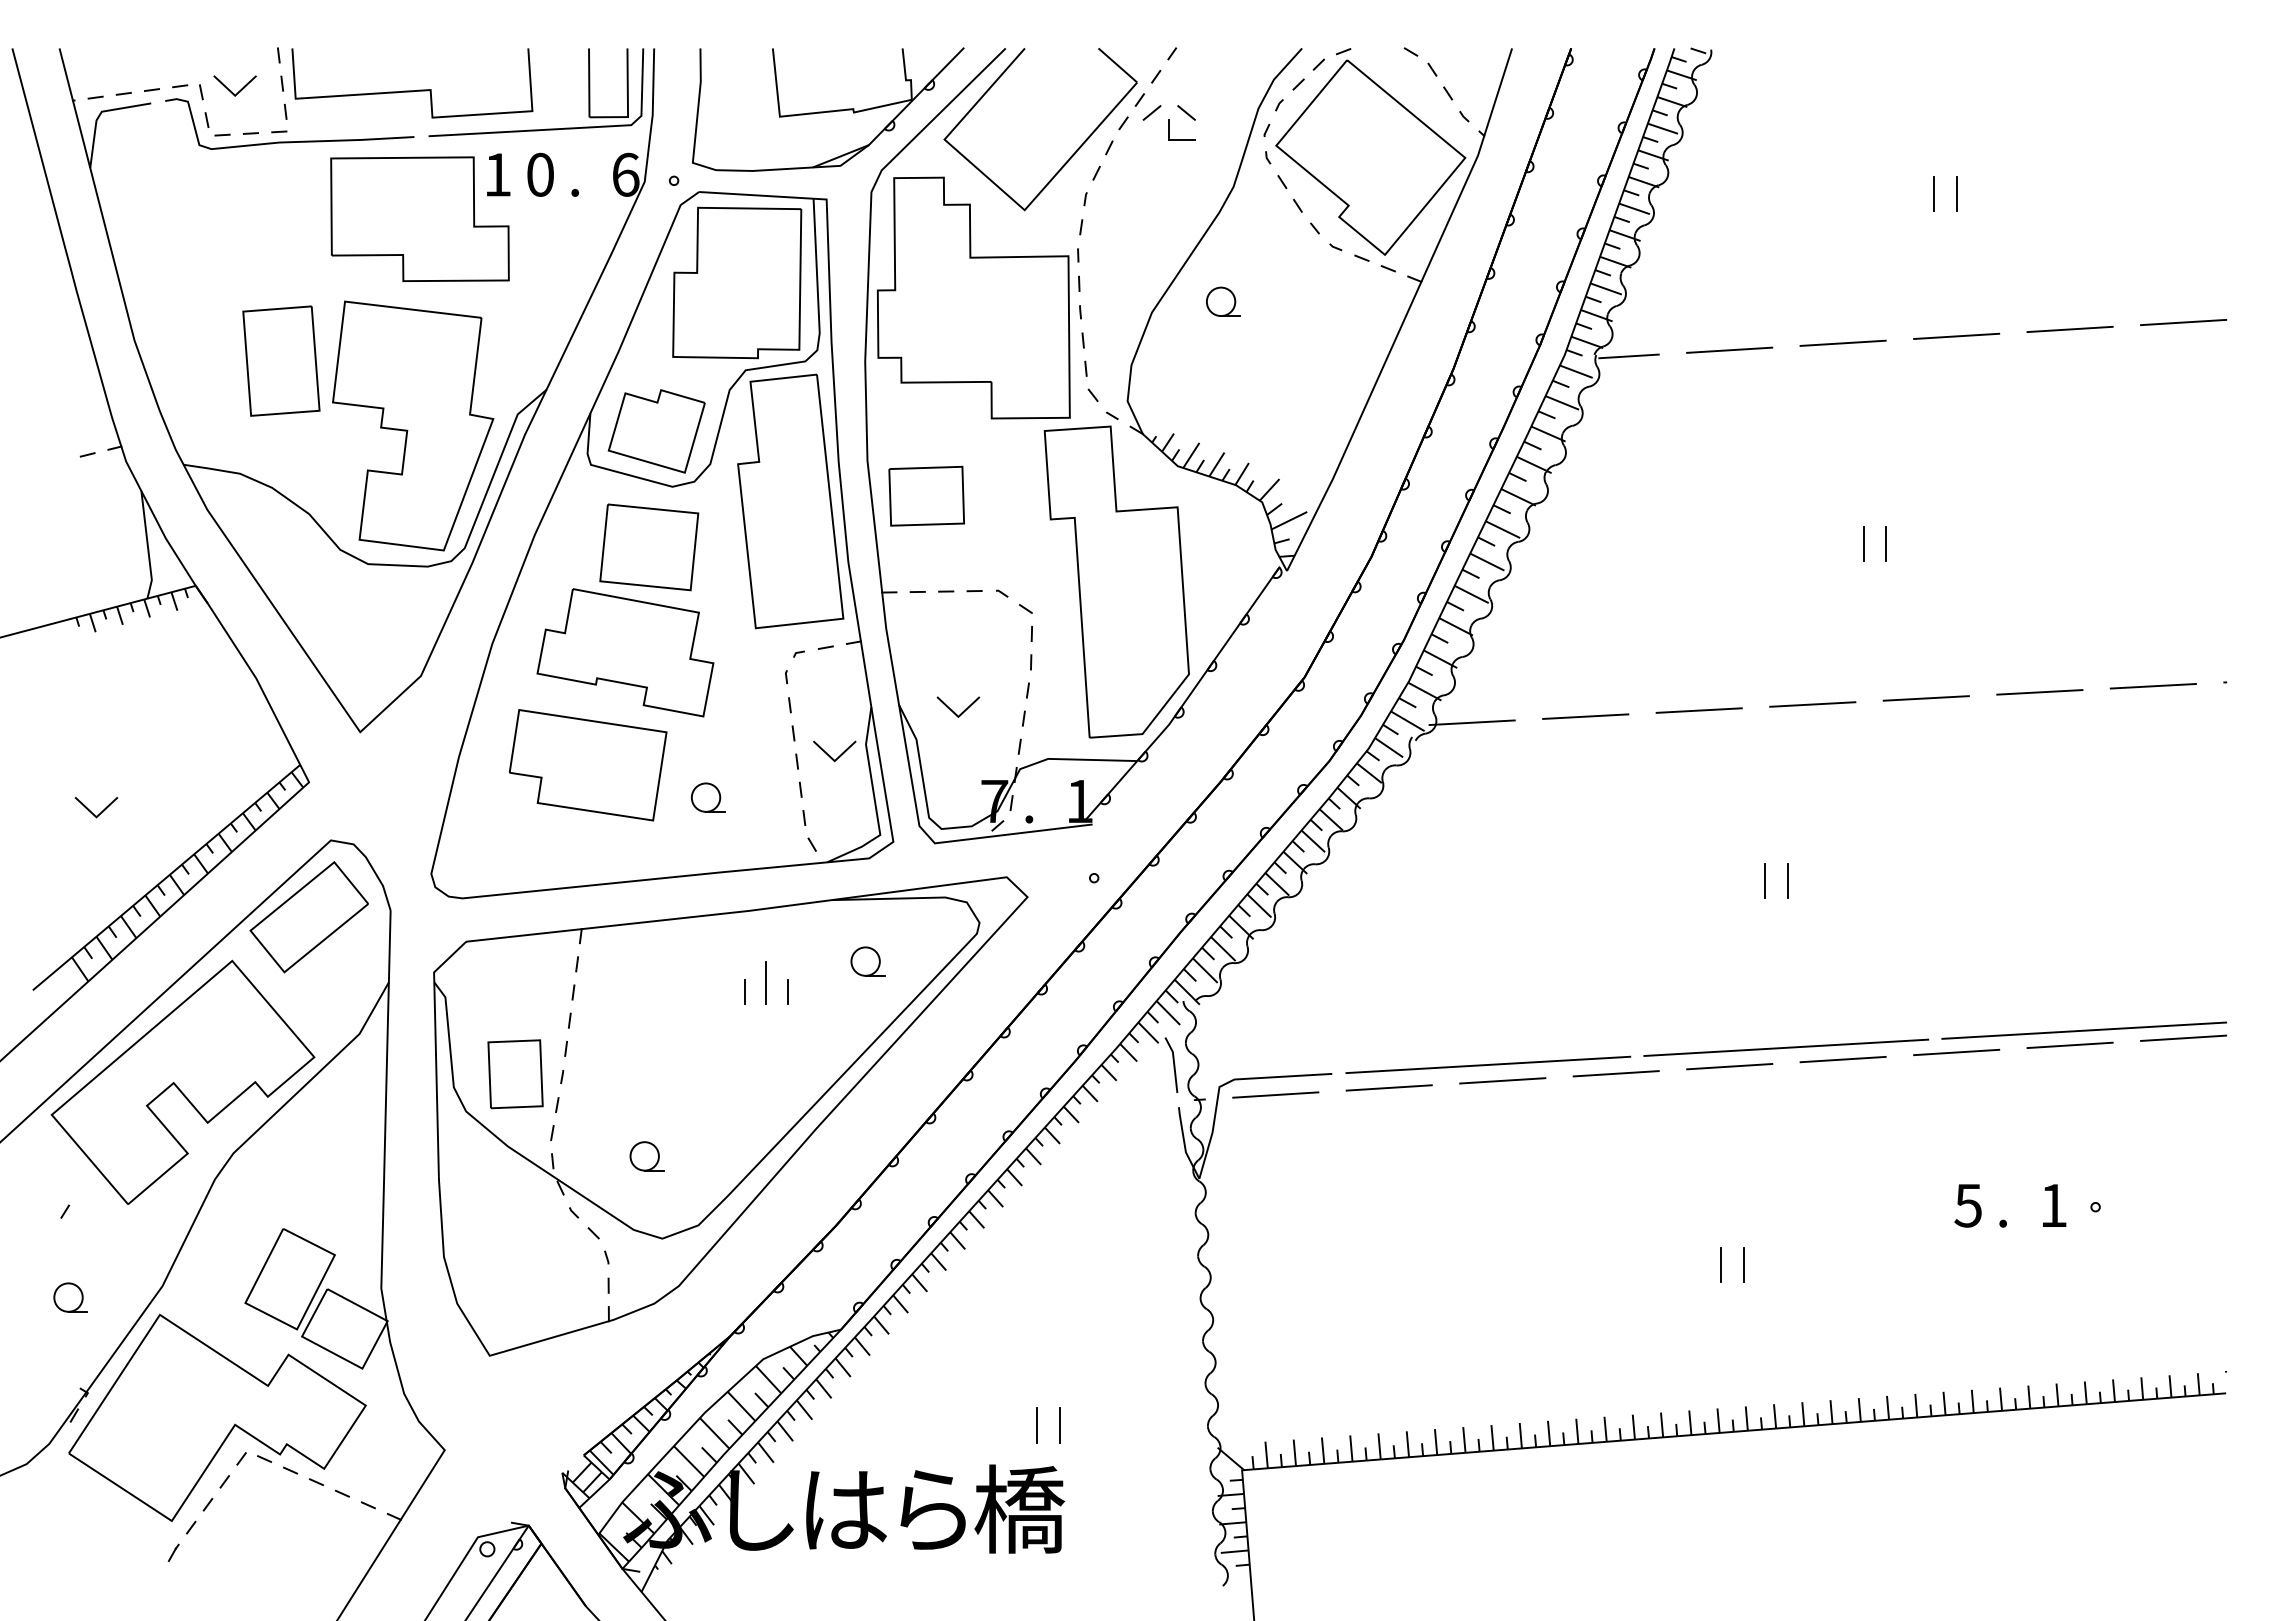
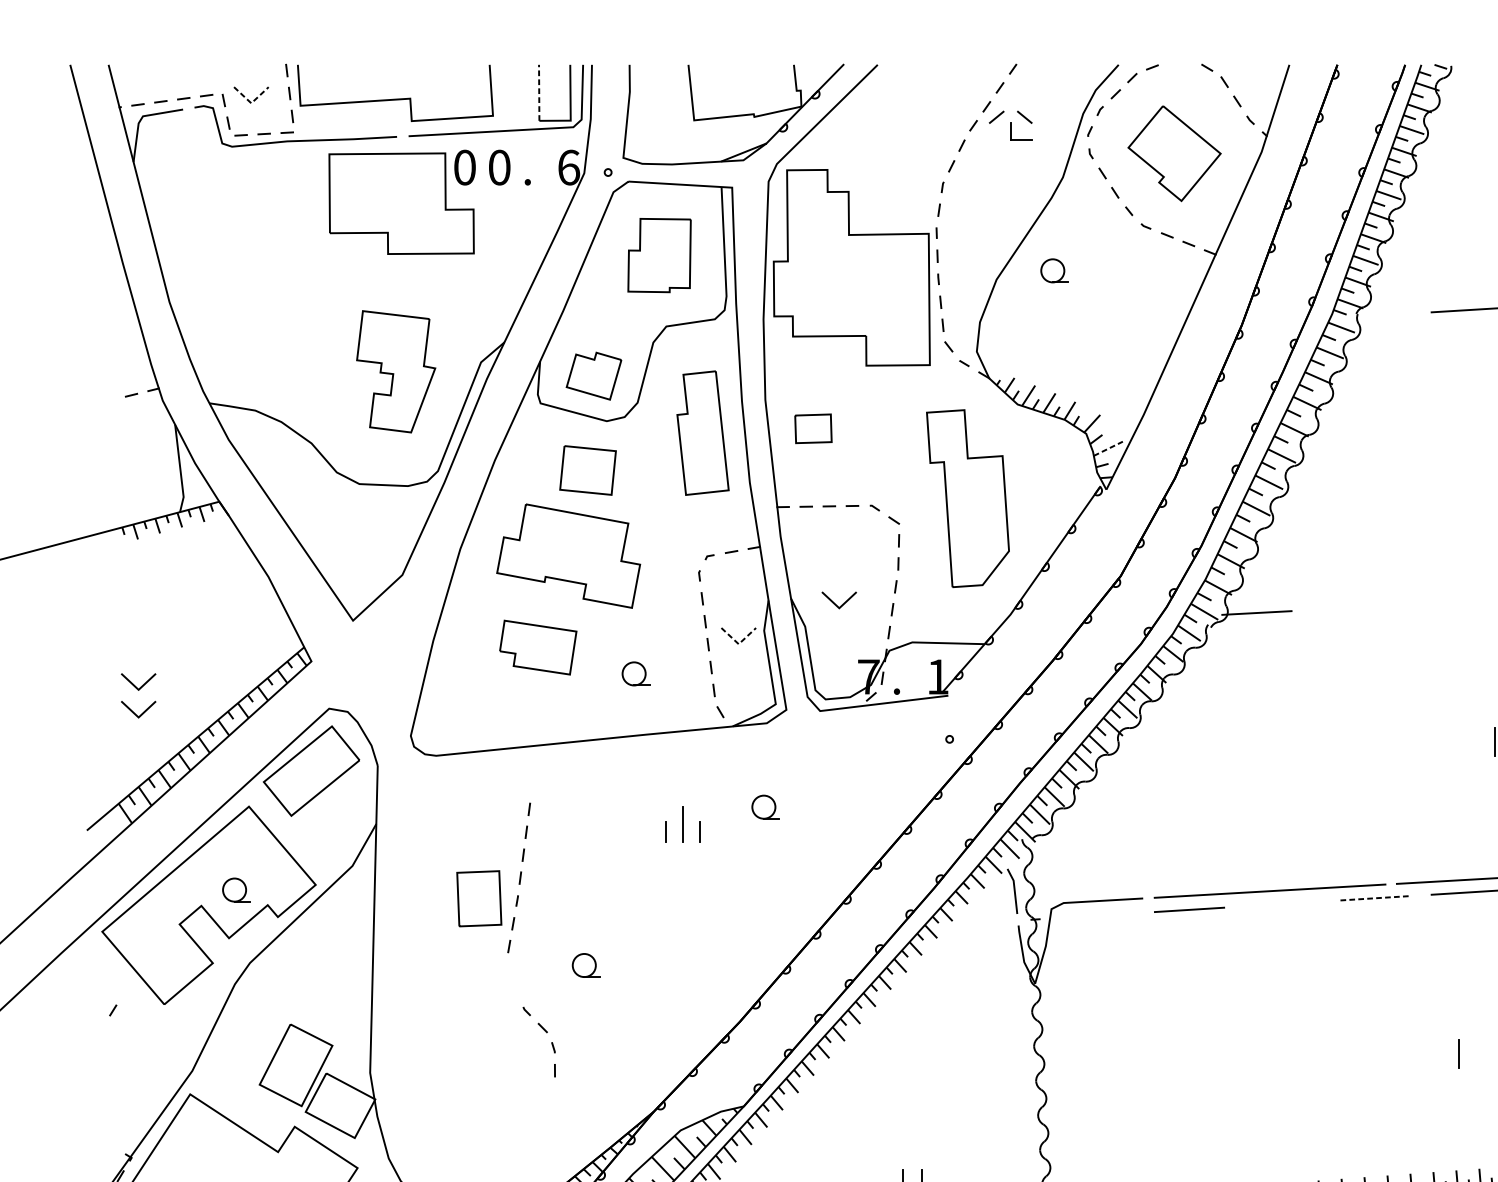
line: (589, 82) -> (539, 92), solid -> dashed
line: (235, 95) -> (251, 103), solid -> dashed
part: (1069, 157) -> (929, 153), removed
part: (1370, 157) -> (1174, 153), size x0.6
text: (497, 174) -> (464, 167), 1 -> 0
part: (737, 282) -> (659, 255), size x0.6
line: (1628, 356) -> (1384, 315), removed
part: (281, 360) -> (289, 318), removed
part: (413, 425) -> (396, 371), size x0.6
part: (656, 431) -> (593, 376), size x0.7
part: (926, 495) -> (813, 428), size x0.6
part: (790, 501) -> (702, 433), size x0.6
line: (1289, 520) -> (1108, 448), solid -> dashed
part: (649, 547) -> (588, 470), size x0.7
part: (1116, 581) -> (967, 498), size x0.7
line: (1698, 710) -> (1440, 603), removed
line: (1585, 716) -> (1349, 607), removed
line: (834, 761) -> (738, 644), solid -> dashed
part: (587, 765) -> (537, 647), size x0.6
line: (91, 845) -> (134, 712), added
line: (1616, 1073) -> (1374, 898), solid -> dashed
line: (1502, 1080) -> (1281, 903), removed
line: (1275, 1094) -> (1097, 915), removed
part: (730, 1116) -> (654, 933), removed
line: (1743, 1265) -> (1477, 1054), removed
part: (70, 1297) -> (236, 890), moved

